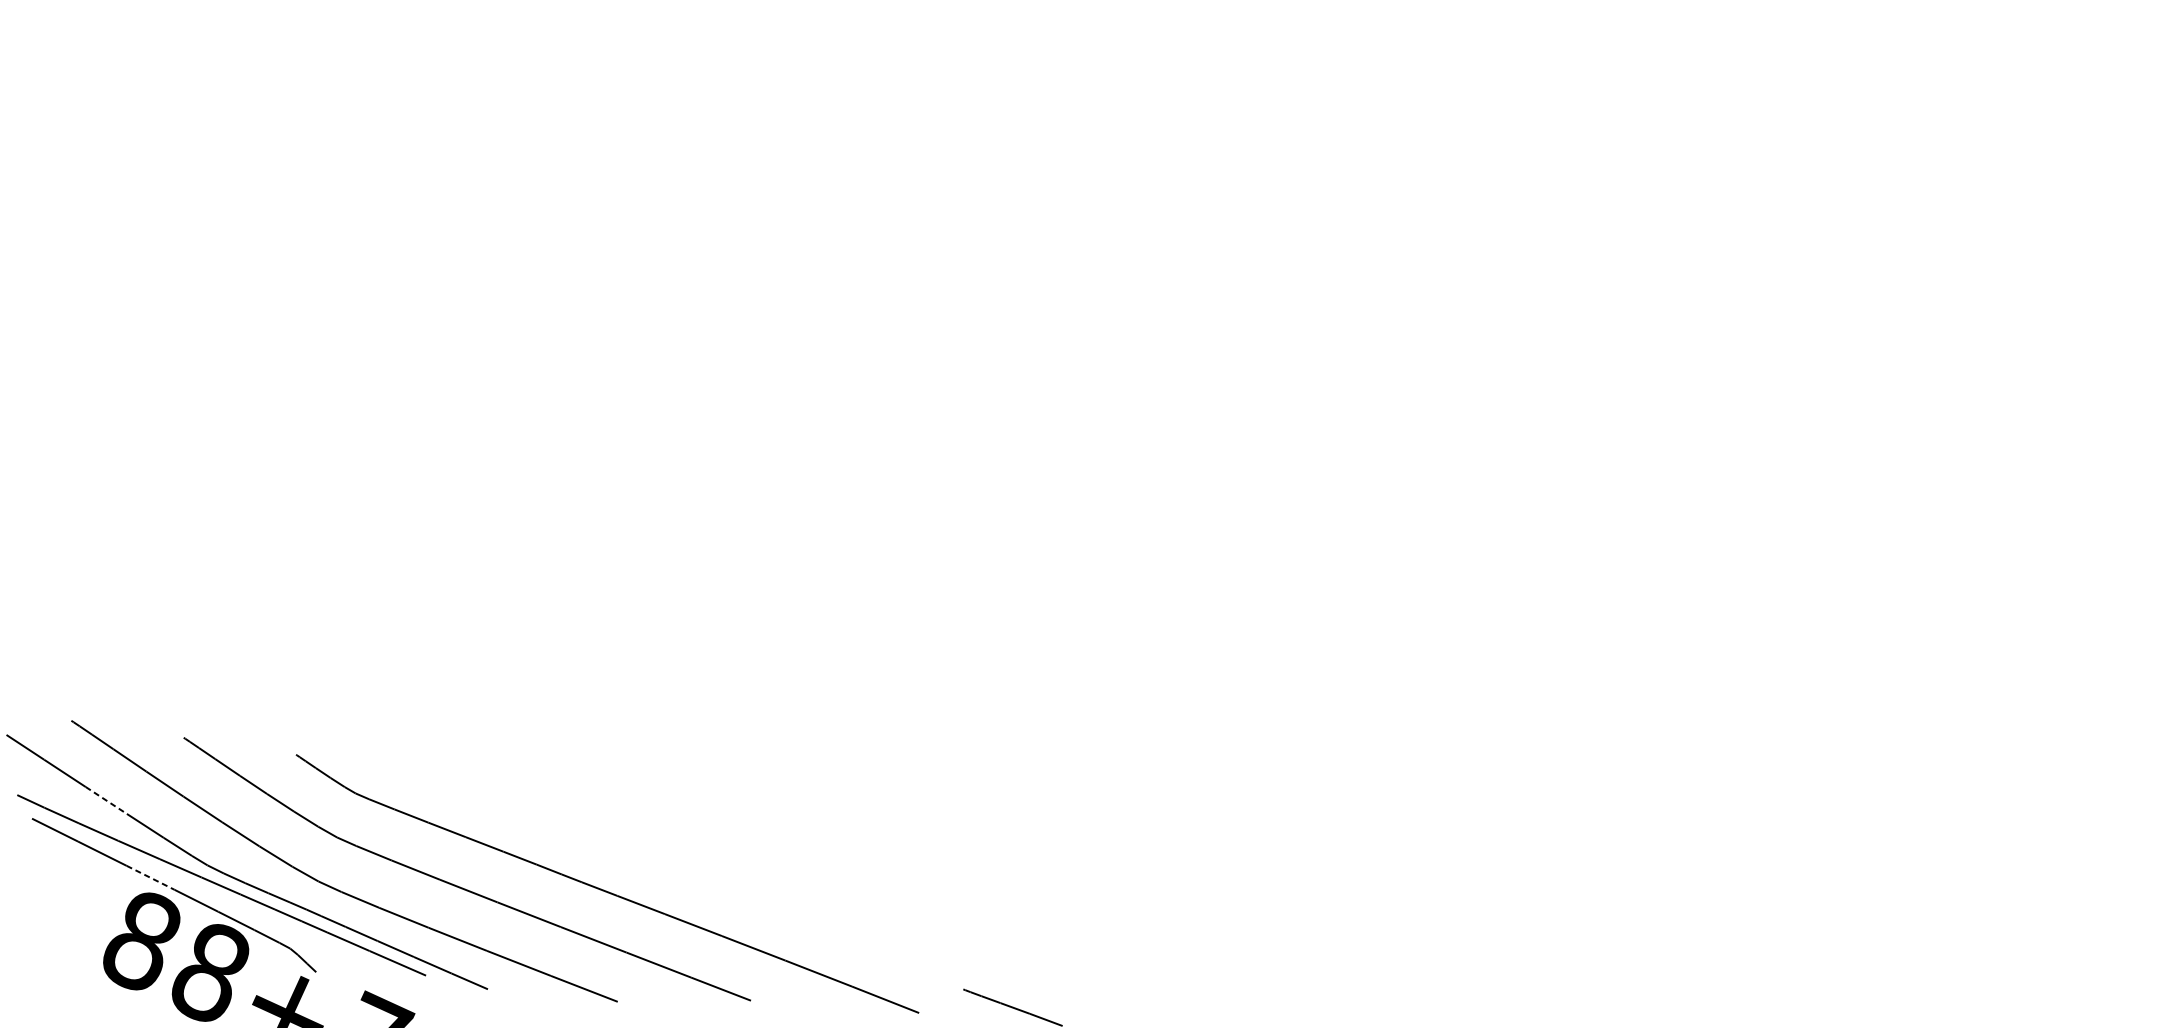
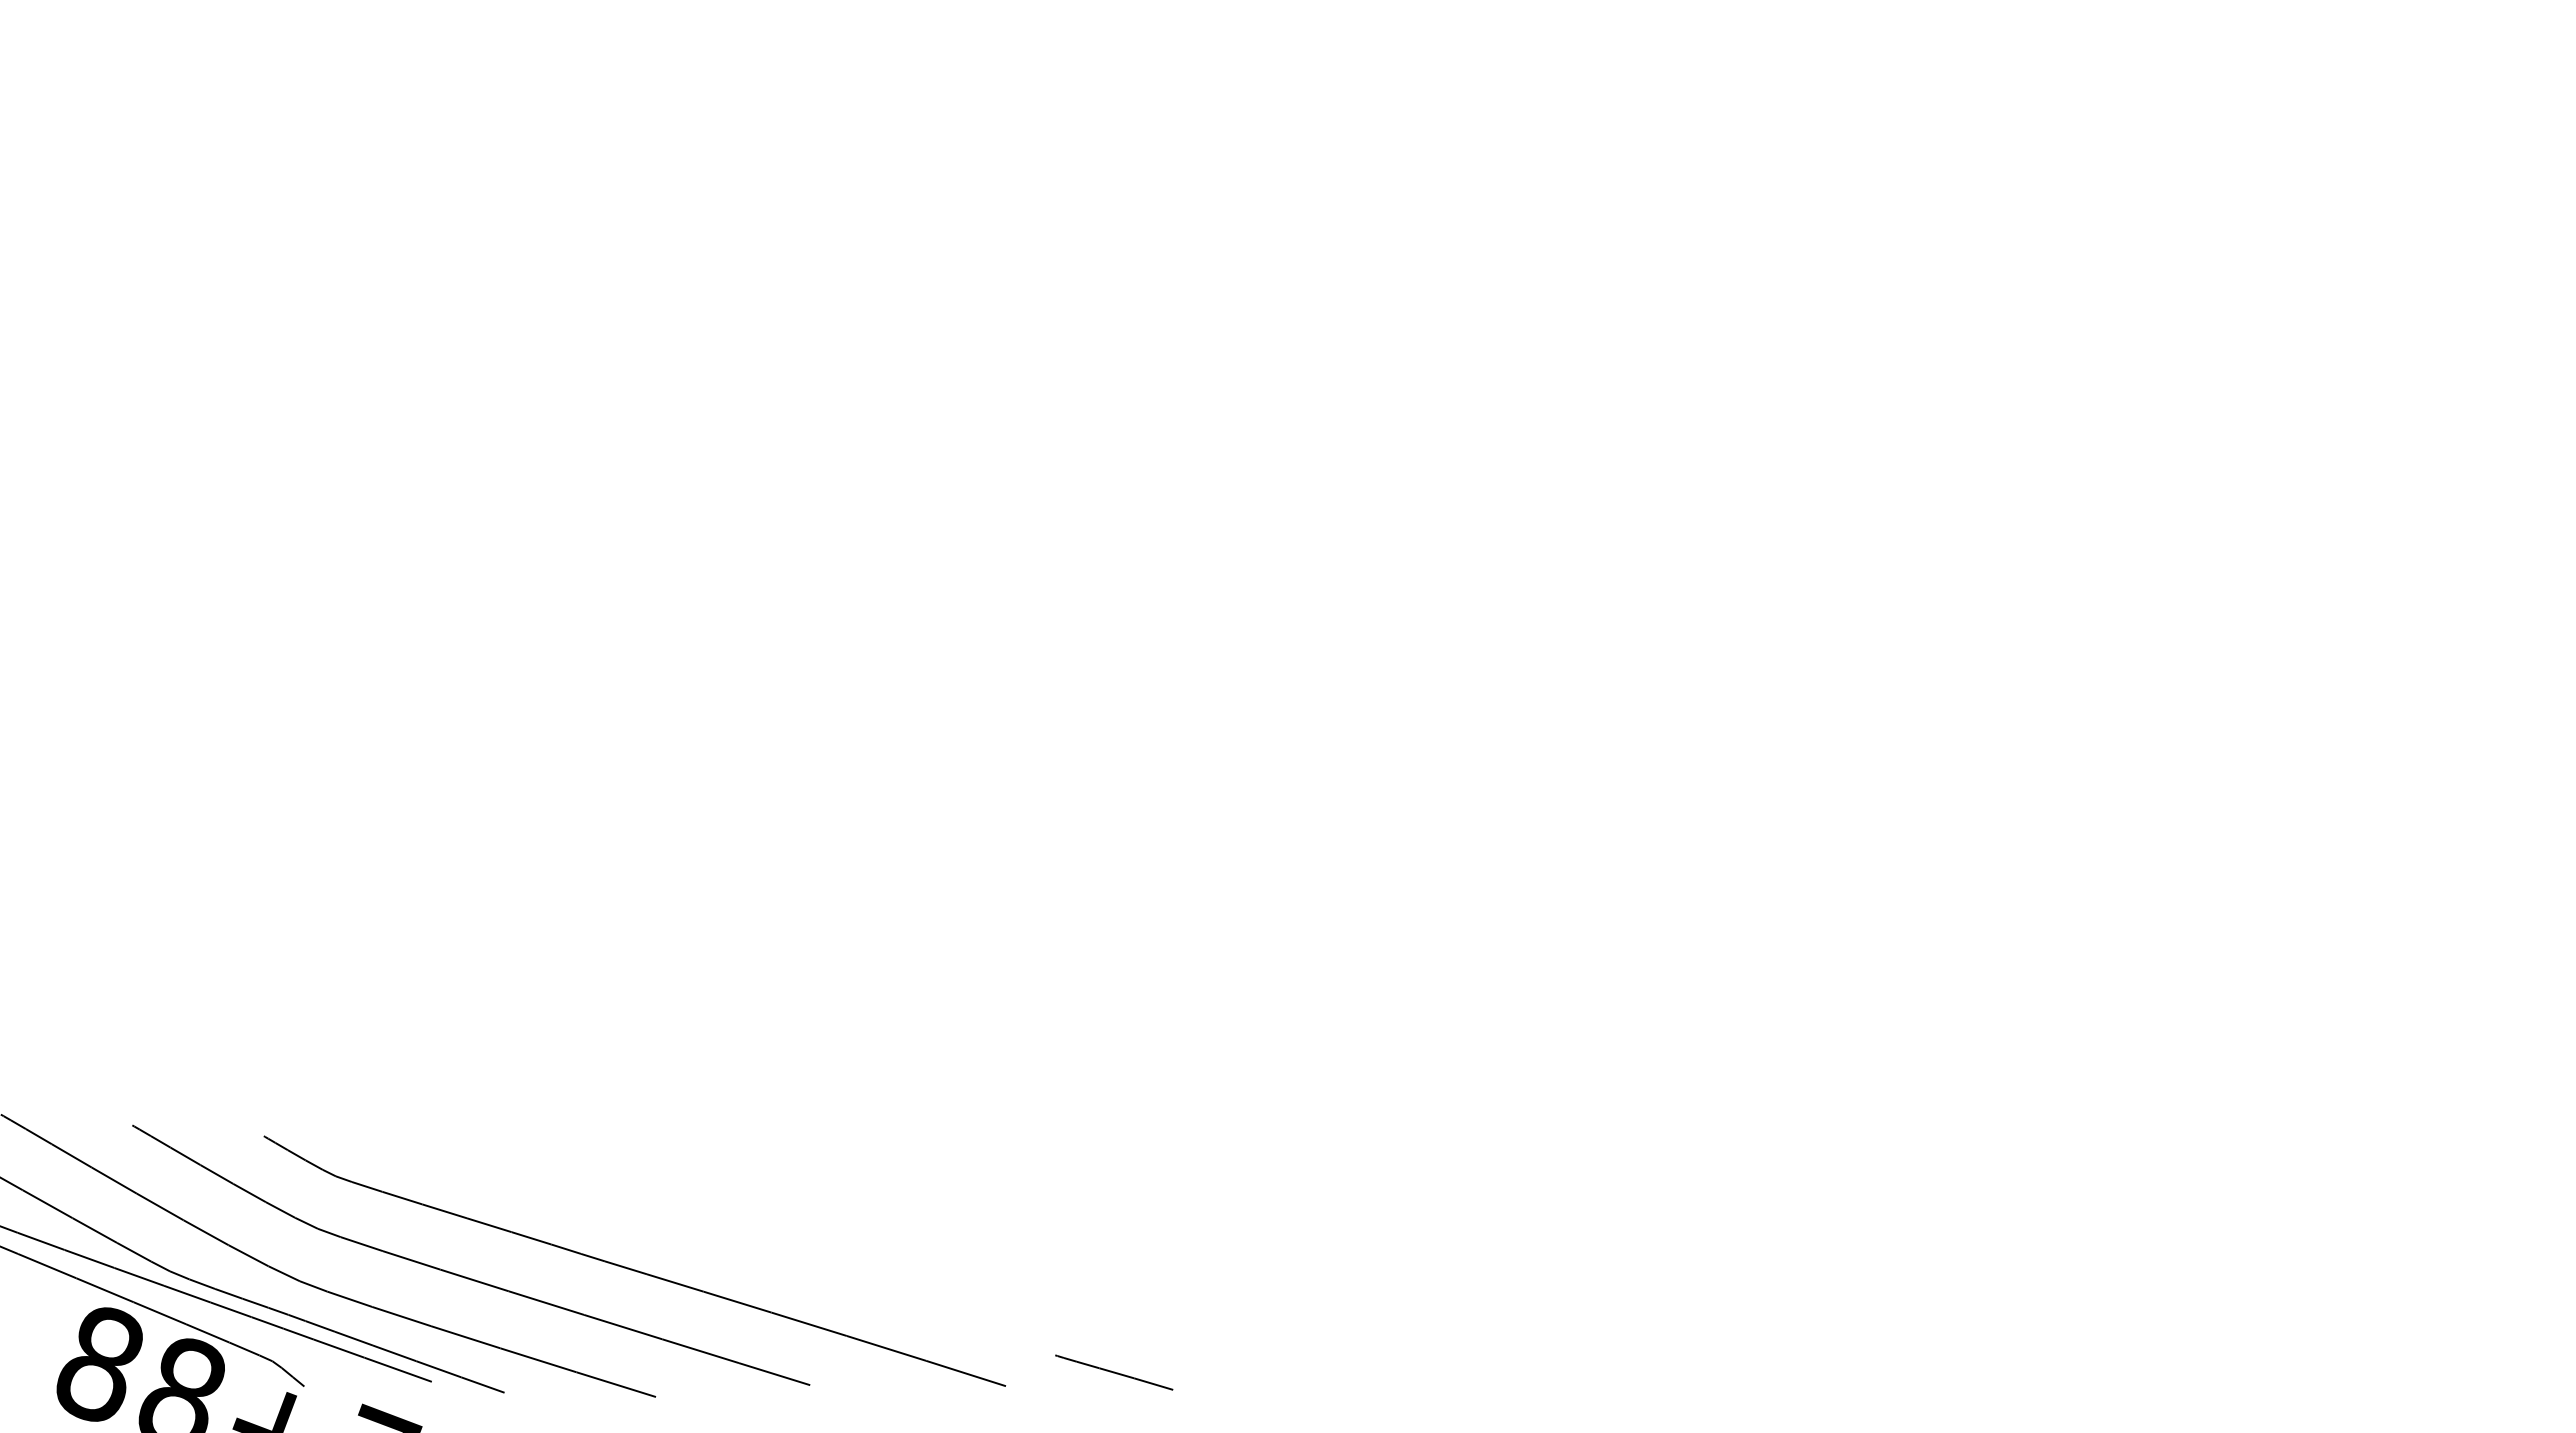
line: (106, 800) -> (47, 1204), dashed -> solid
line: (150, 878) -> (105, 1290), dashed -> solid

